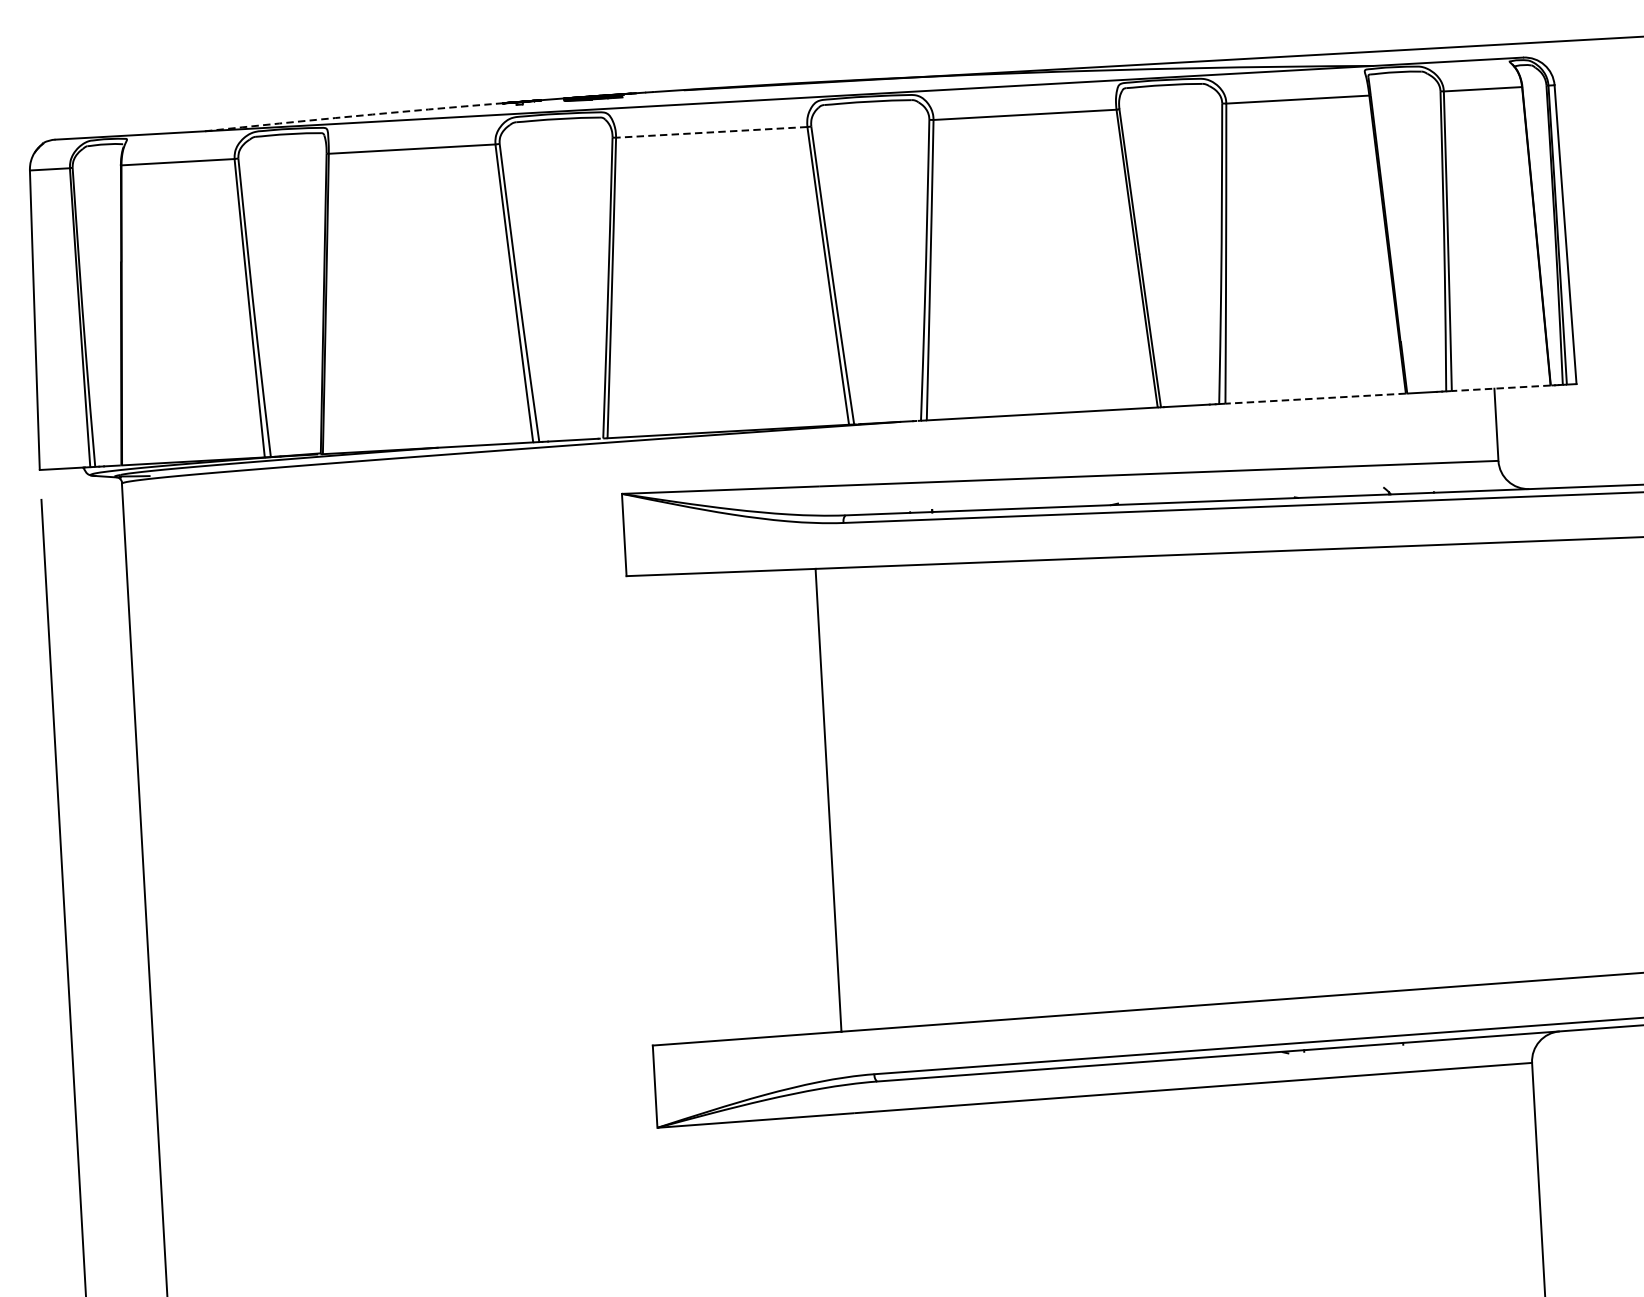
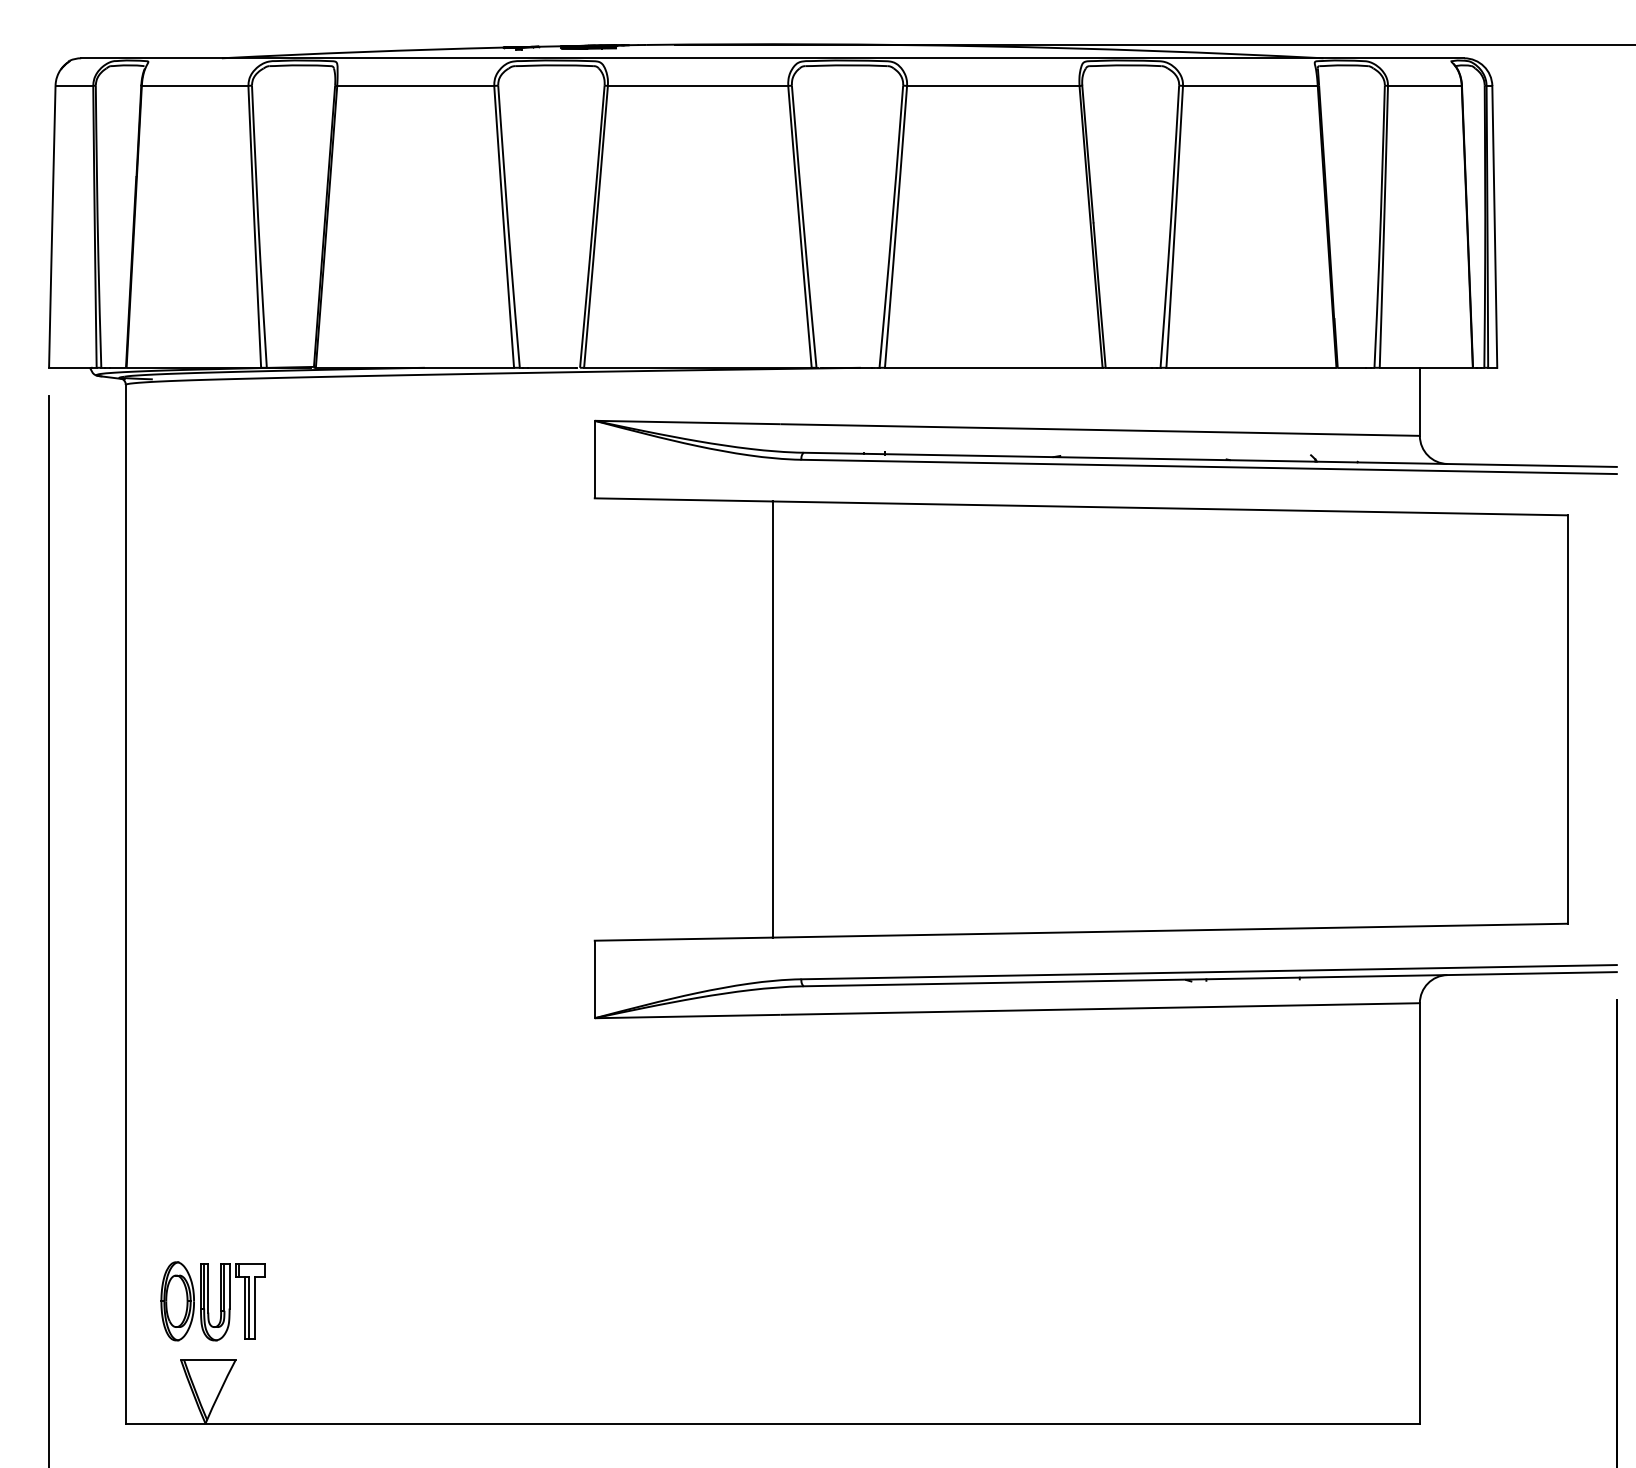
arc: (353, 116) -> (362, 52), dashed -> solid
line: (711, 131) -> (697, 85), dashed -> solid
line: (1501, 387) -> (1426, 367), dashed -> solid
line: (1314, 398) -> (1250, 367), dashed -> solid

